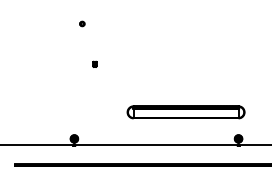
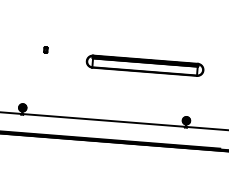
part: (94, 63) -> (45, 49), moved
part: (185, 112) -> (144, 65), moved

